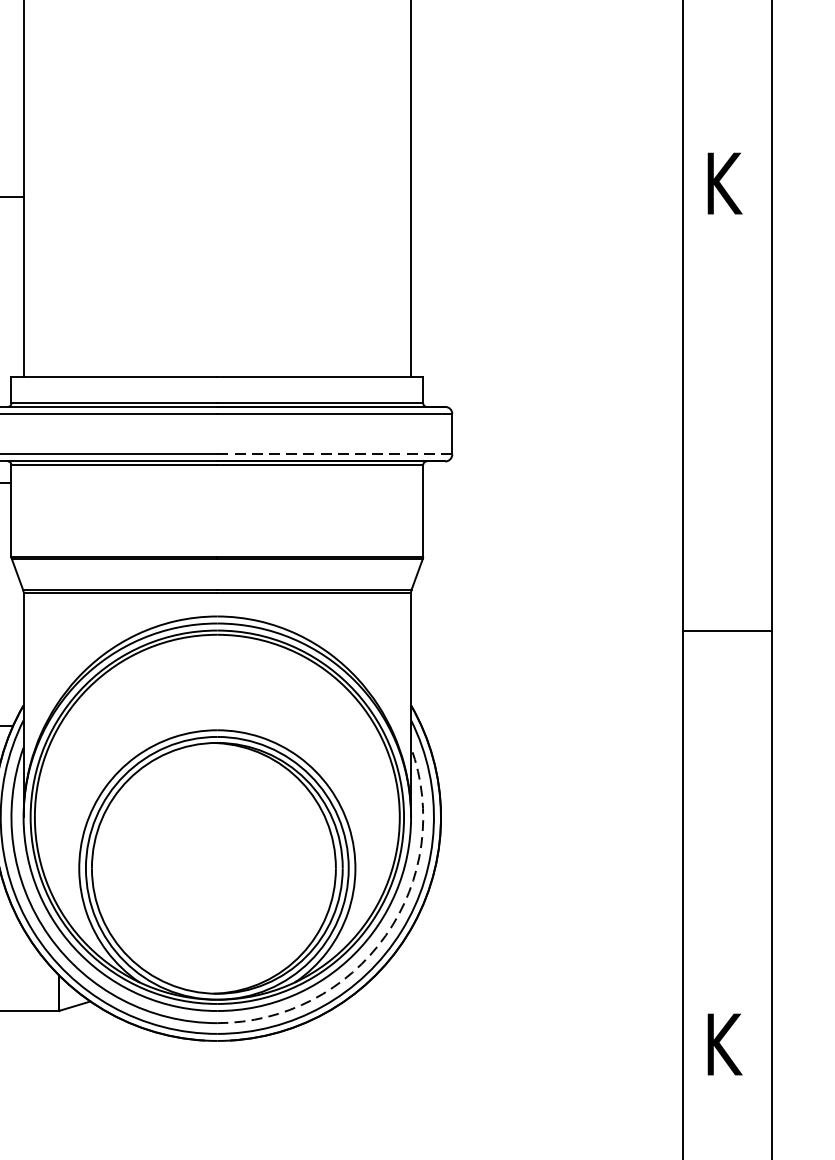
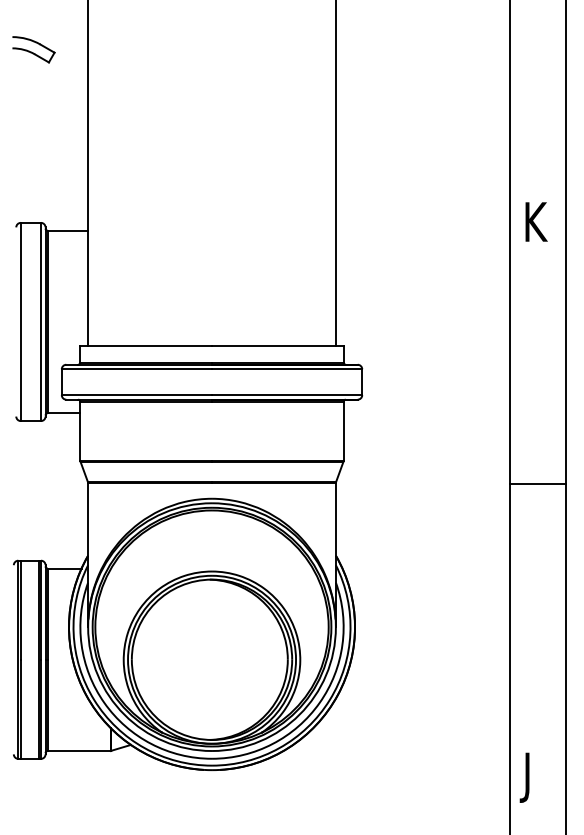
line: (335, 454) -> (287, 395), dashed -> solid
line: (727, 630) -> (538, 483), moved
arc: (385, 935) -> (319, 702), dashed -> solid
text: (720, 1052) -> (533, 777), K -> J

